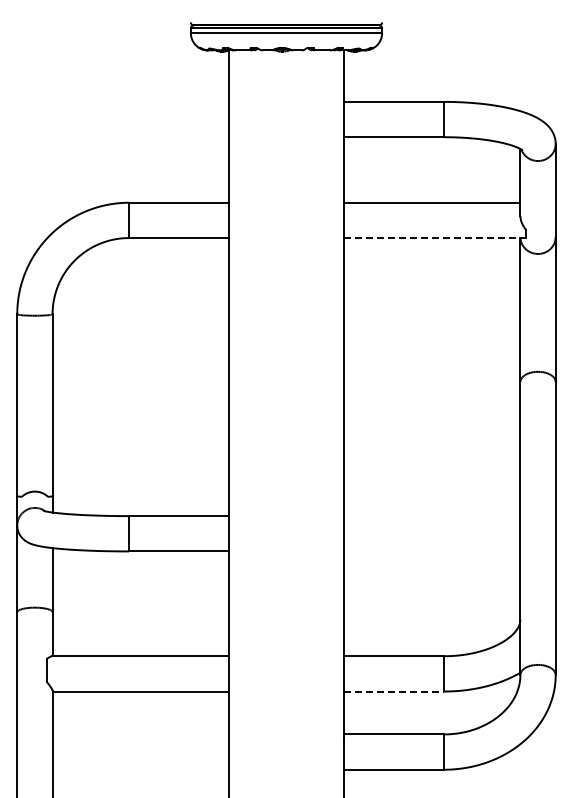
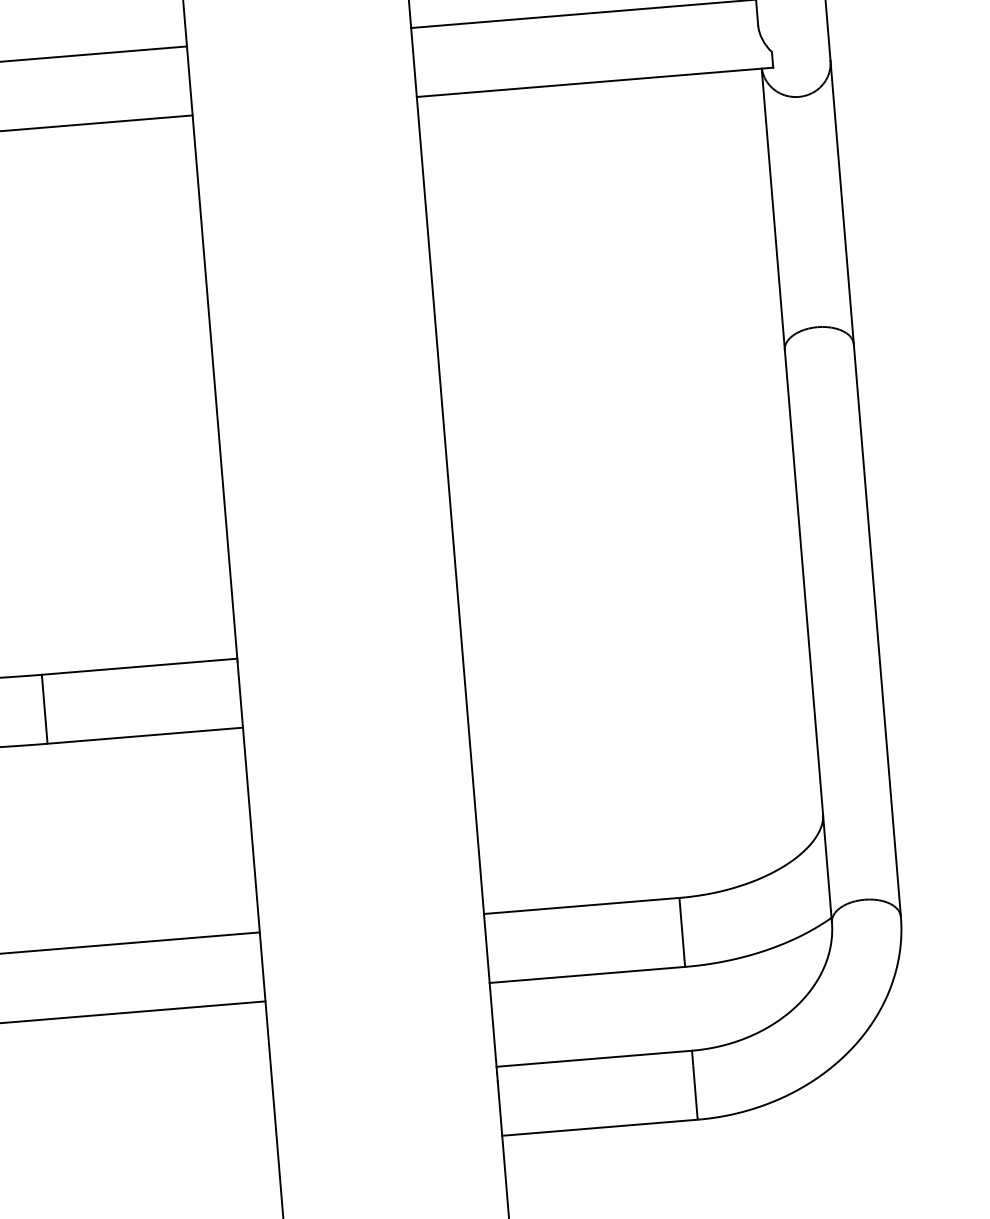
line: (435, 238) -> (595, 83), dashed -> solid
line: (394, 691) -> (588, 974), dashed -> solid

